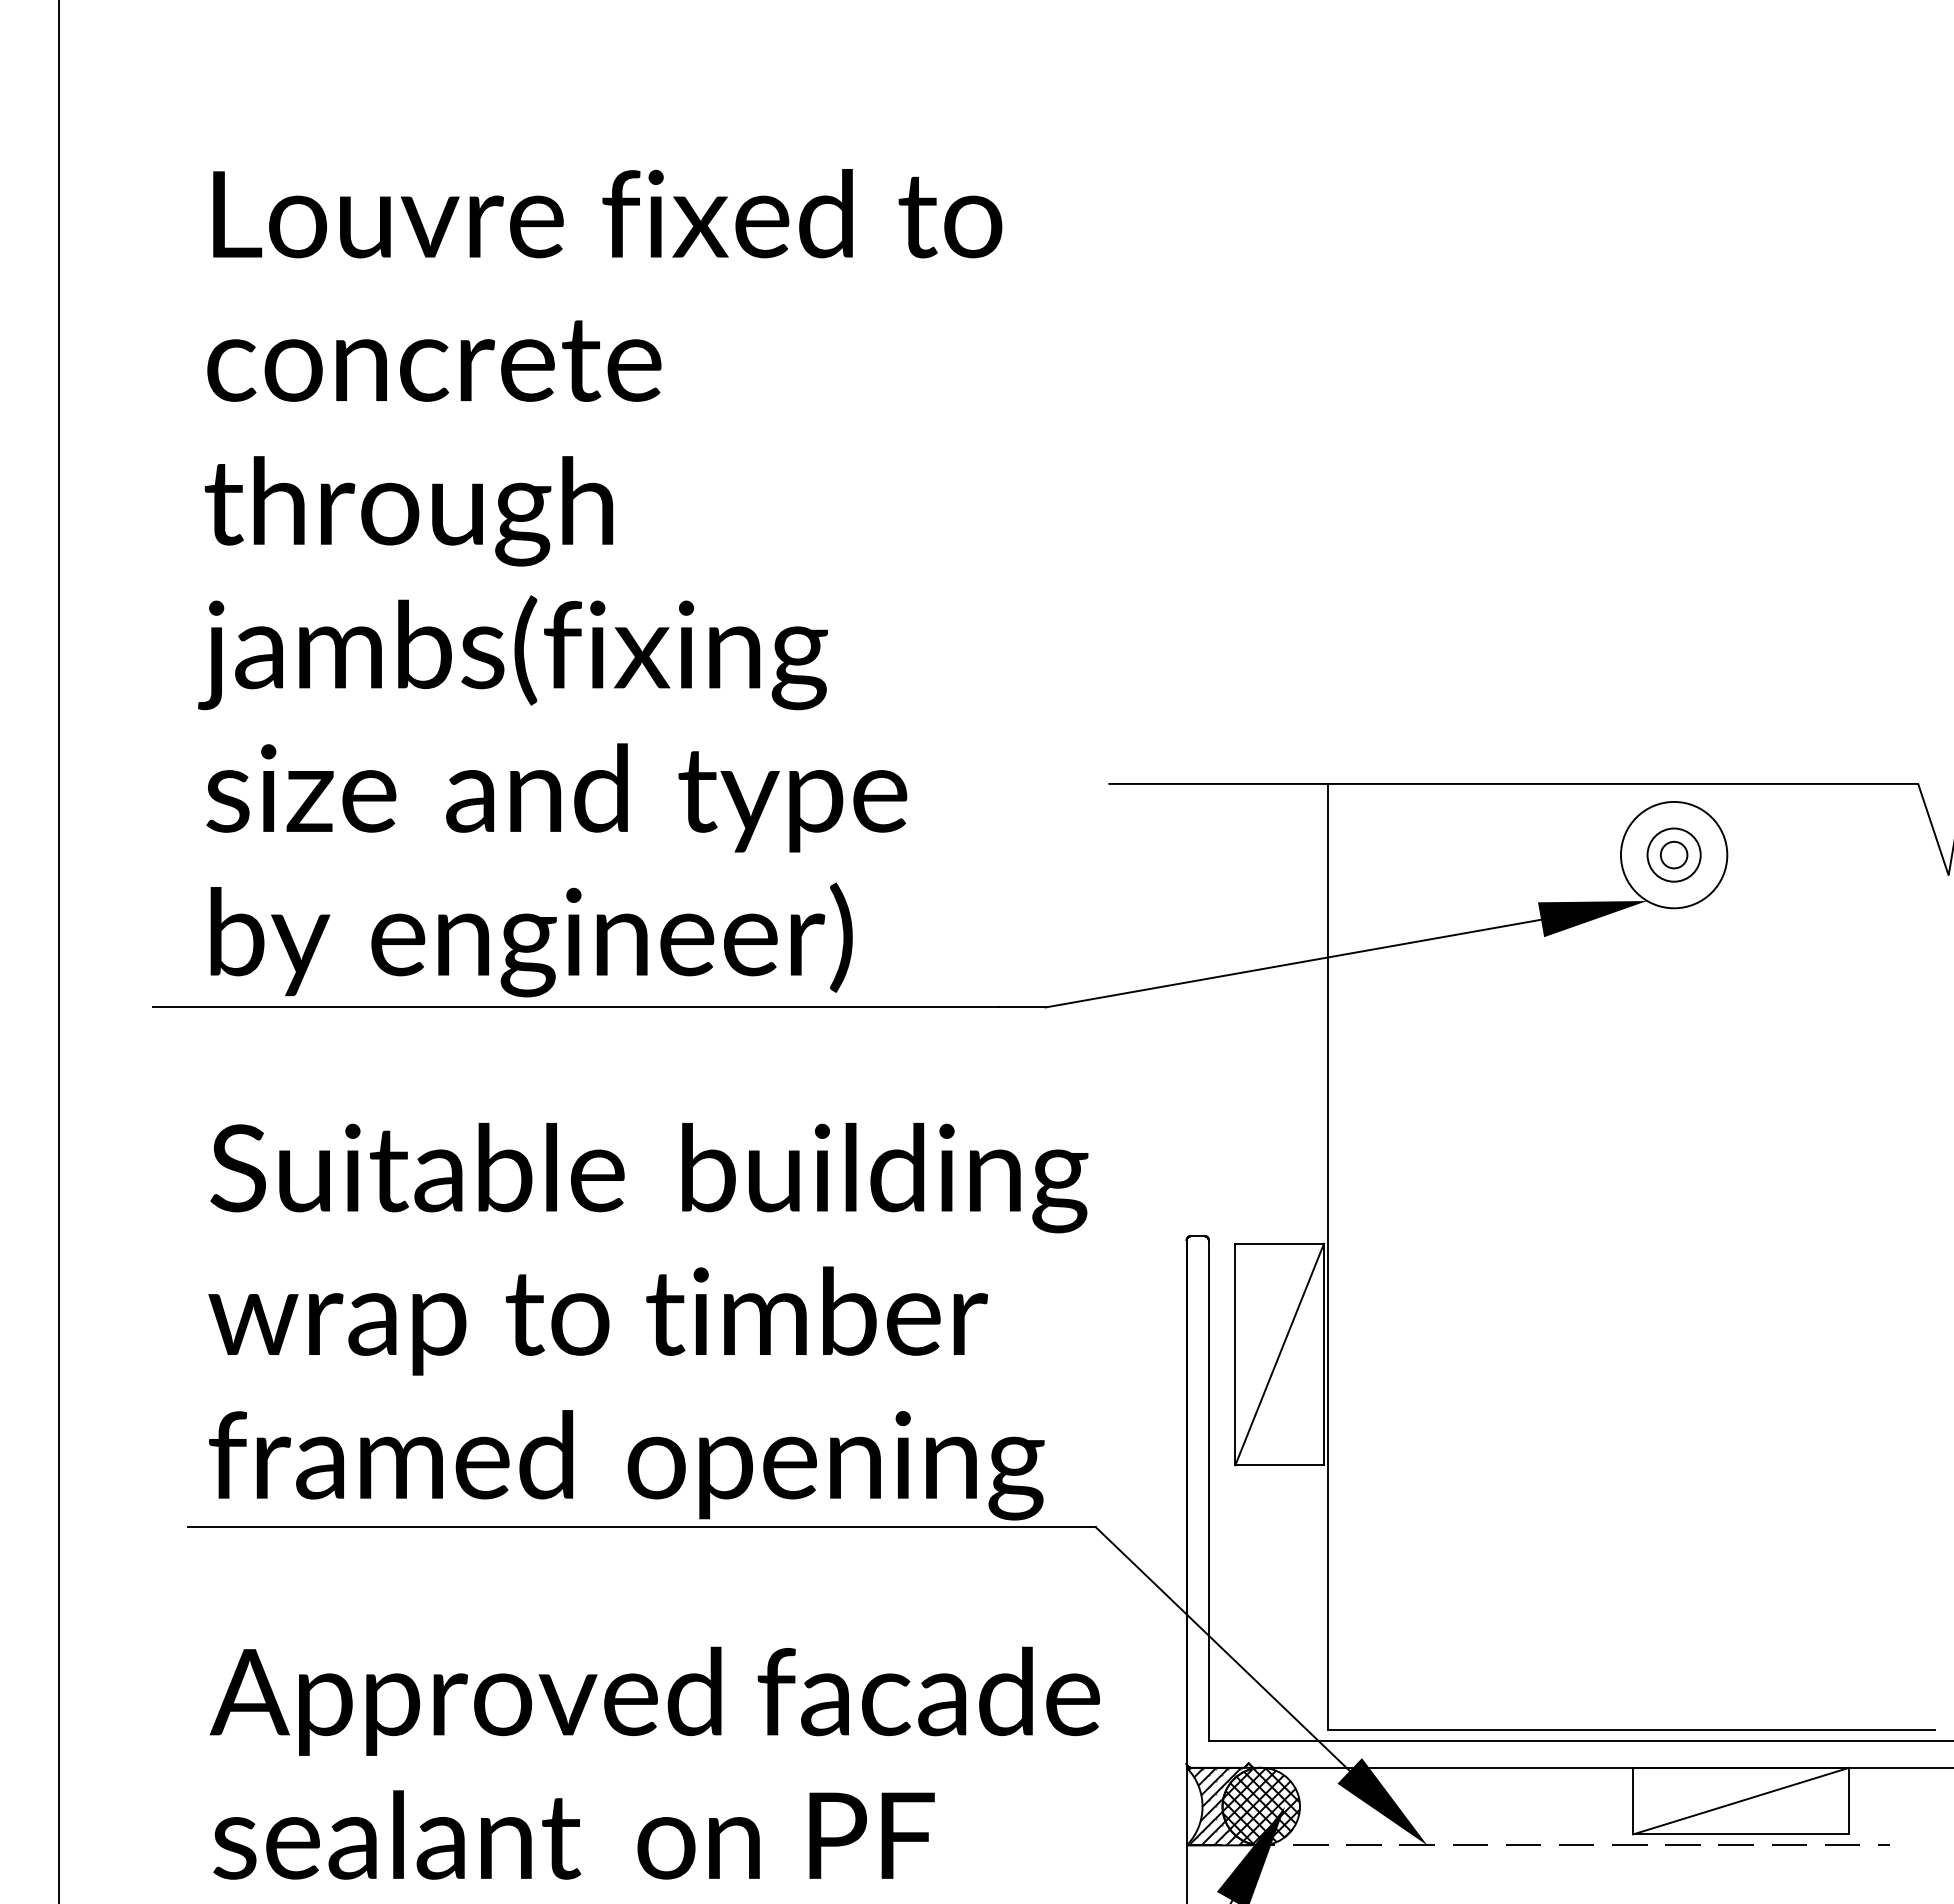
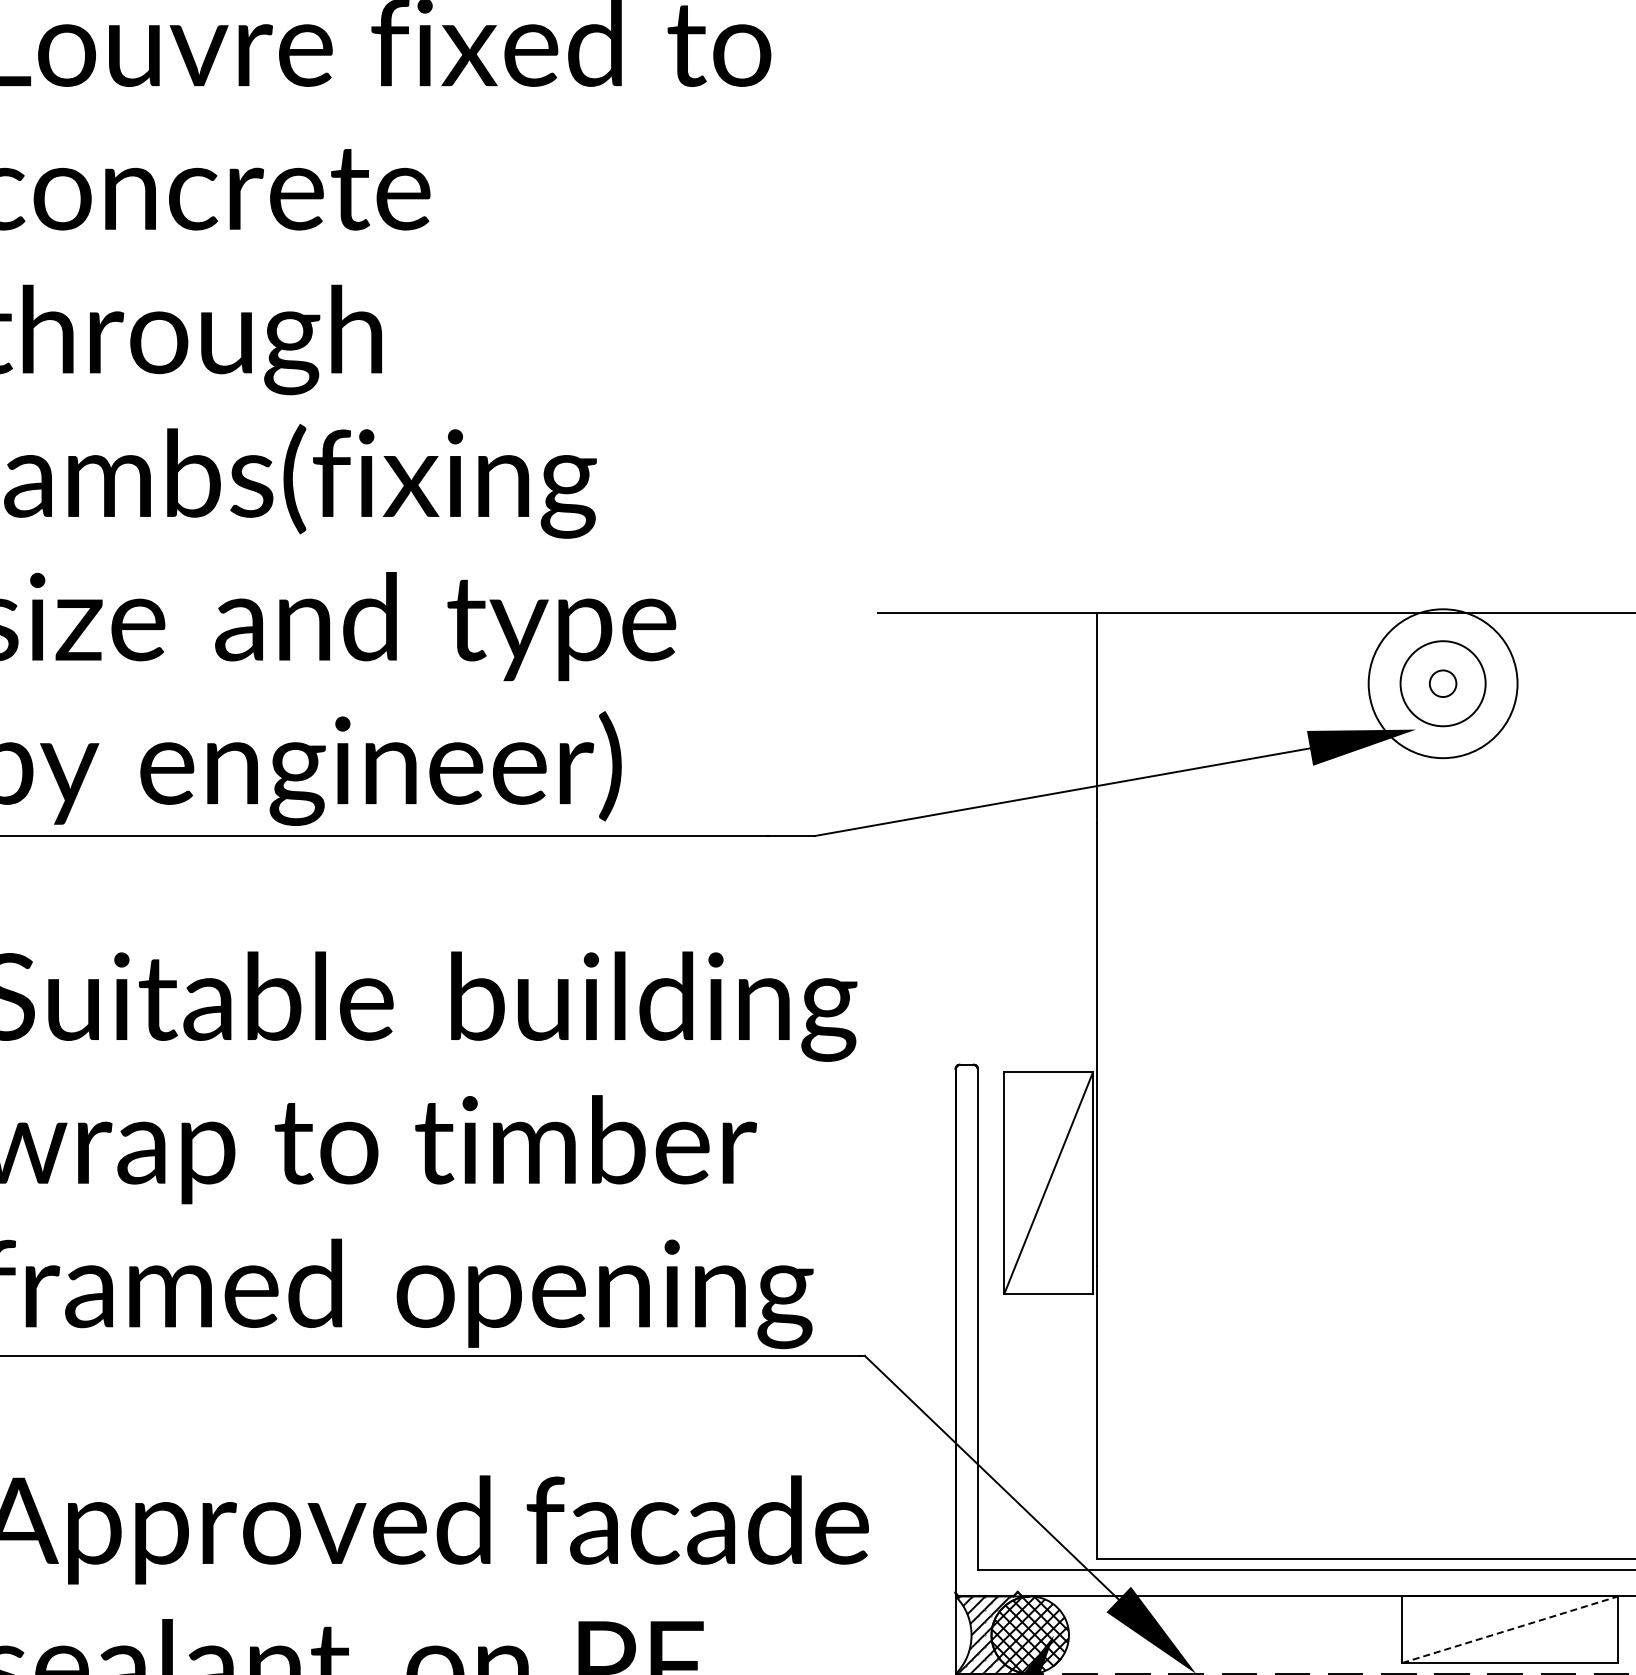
circle: (1673, 854) -> (1442, 683), size x1.4
circle: (1673, 854) -> (1442, 683), size x1.6
line: (1741, 1801) -> (1510, 1630), solid -> dashed

